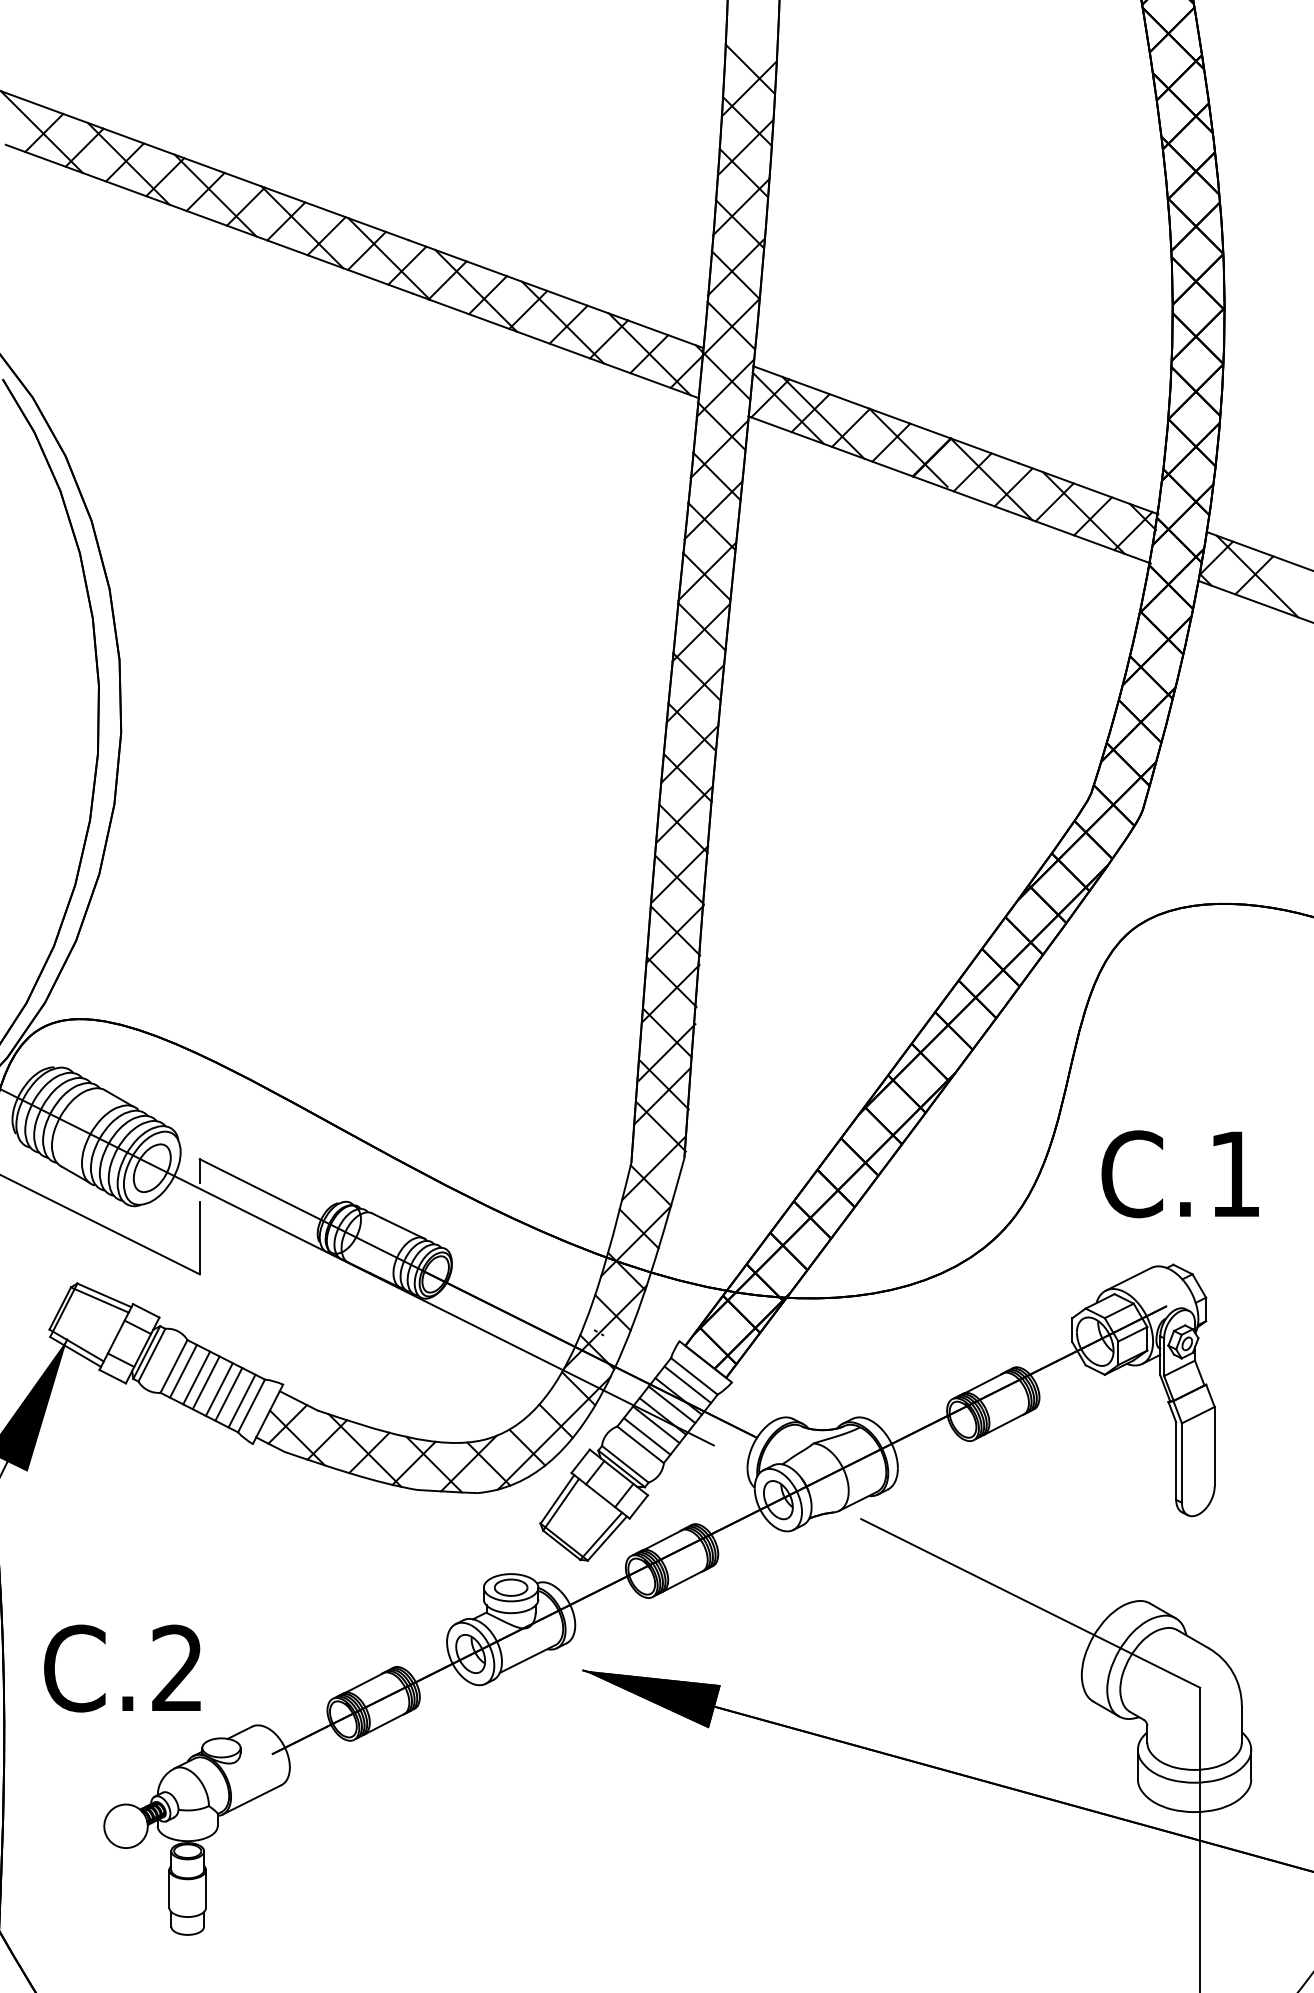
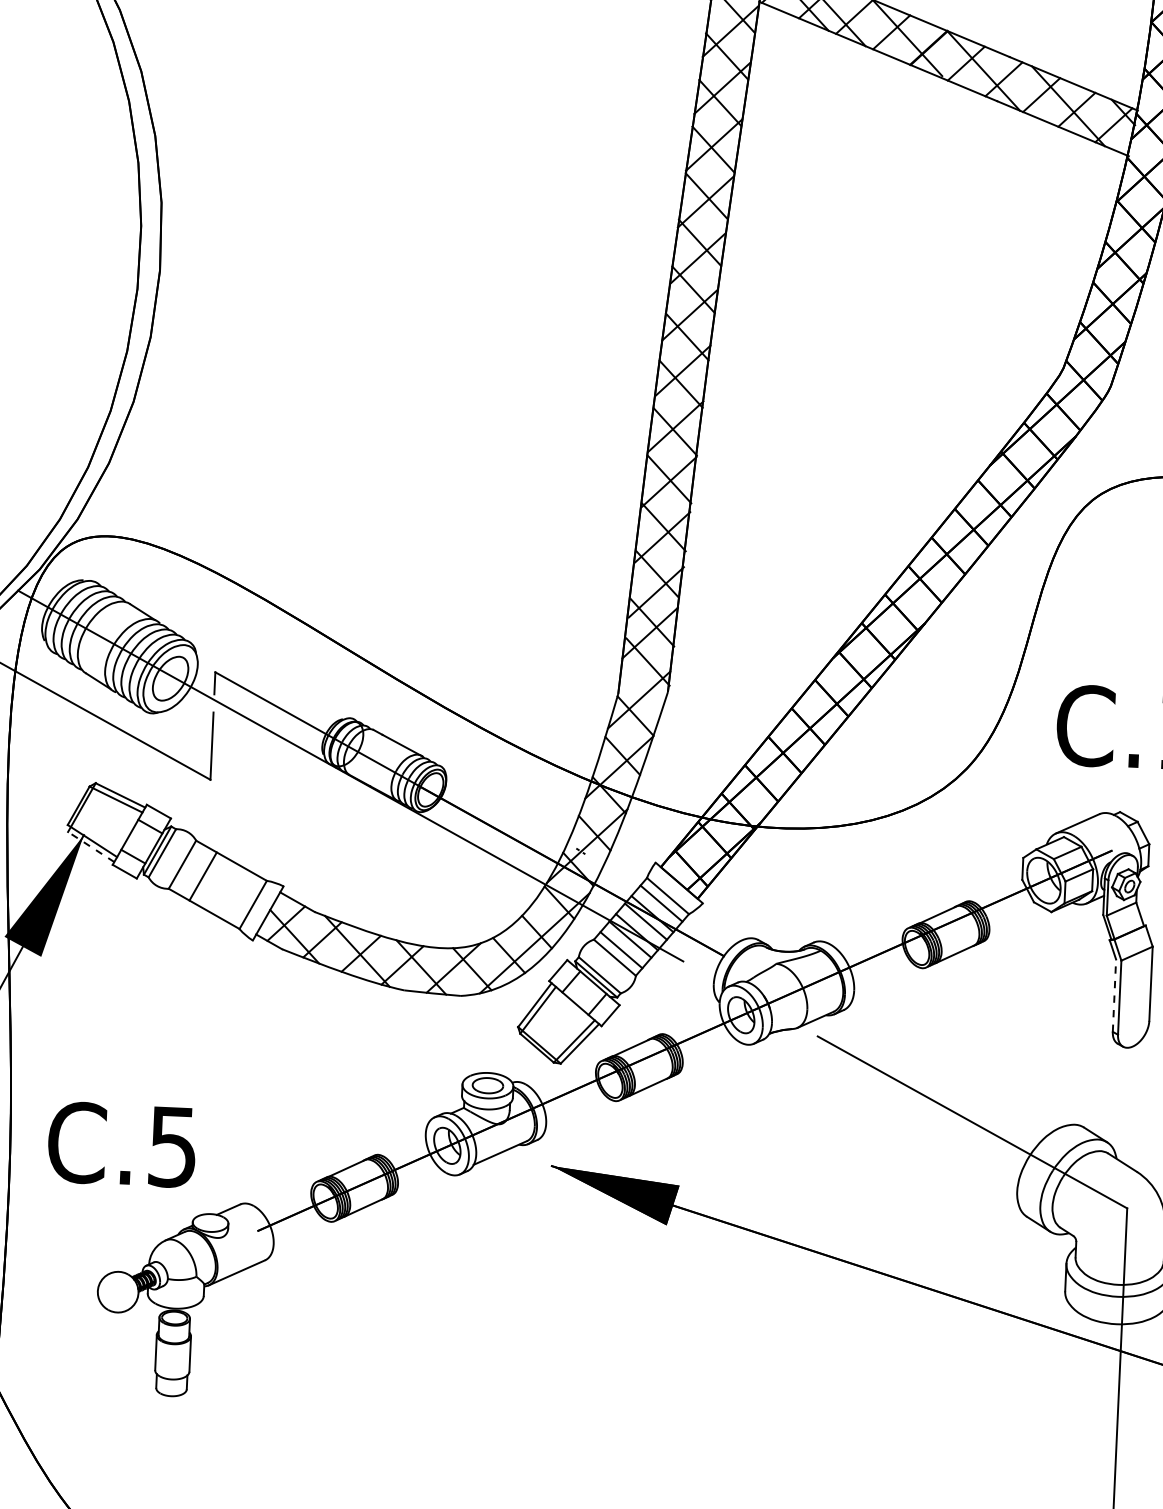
line: (75, 1351) -> (91, 846), solid -> dashed
line: (183, 1370) -> (191, 868), removed
line: (205, 1382) -> (211, 881), removed
line: (218, 1389) -> (223, 888), removed
line: (228, 1394) -> (232, 893), removed
line: (241, 1400) -> (244, 899), removed
line: (1176, 1461) -> (1114, 996), solid -> dashed
text: (176, 1668) -> (171, 1146), C.2 -> C.5

